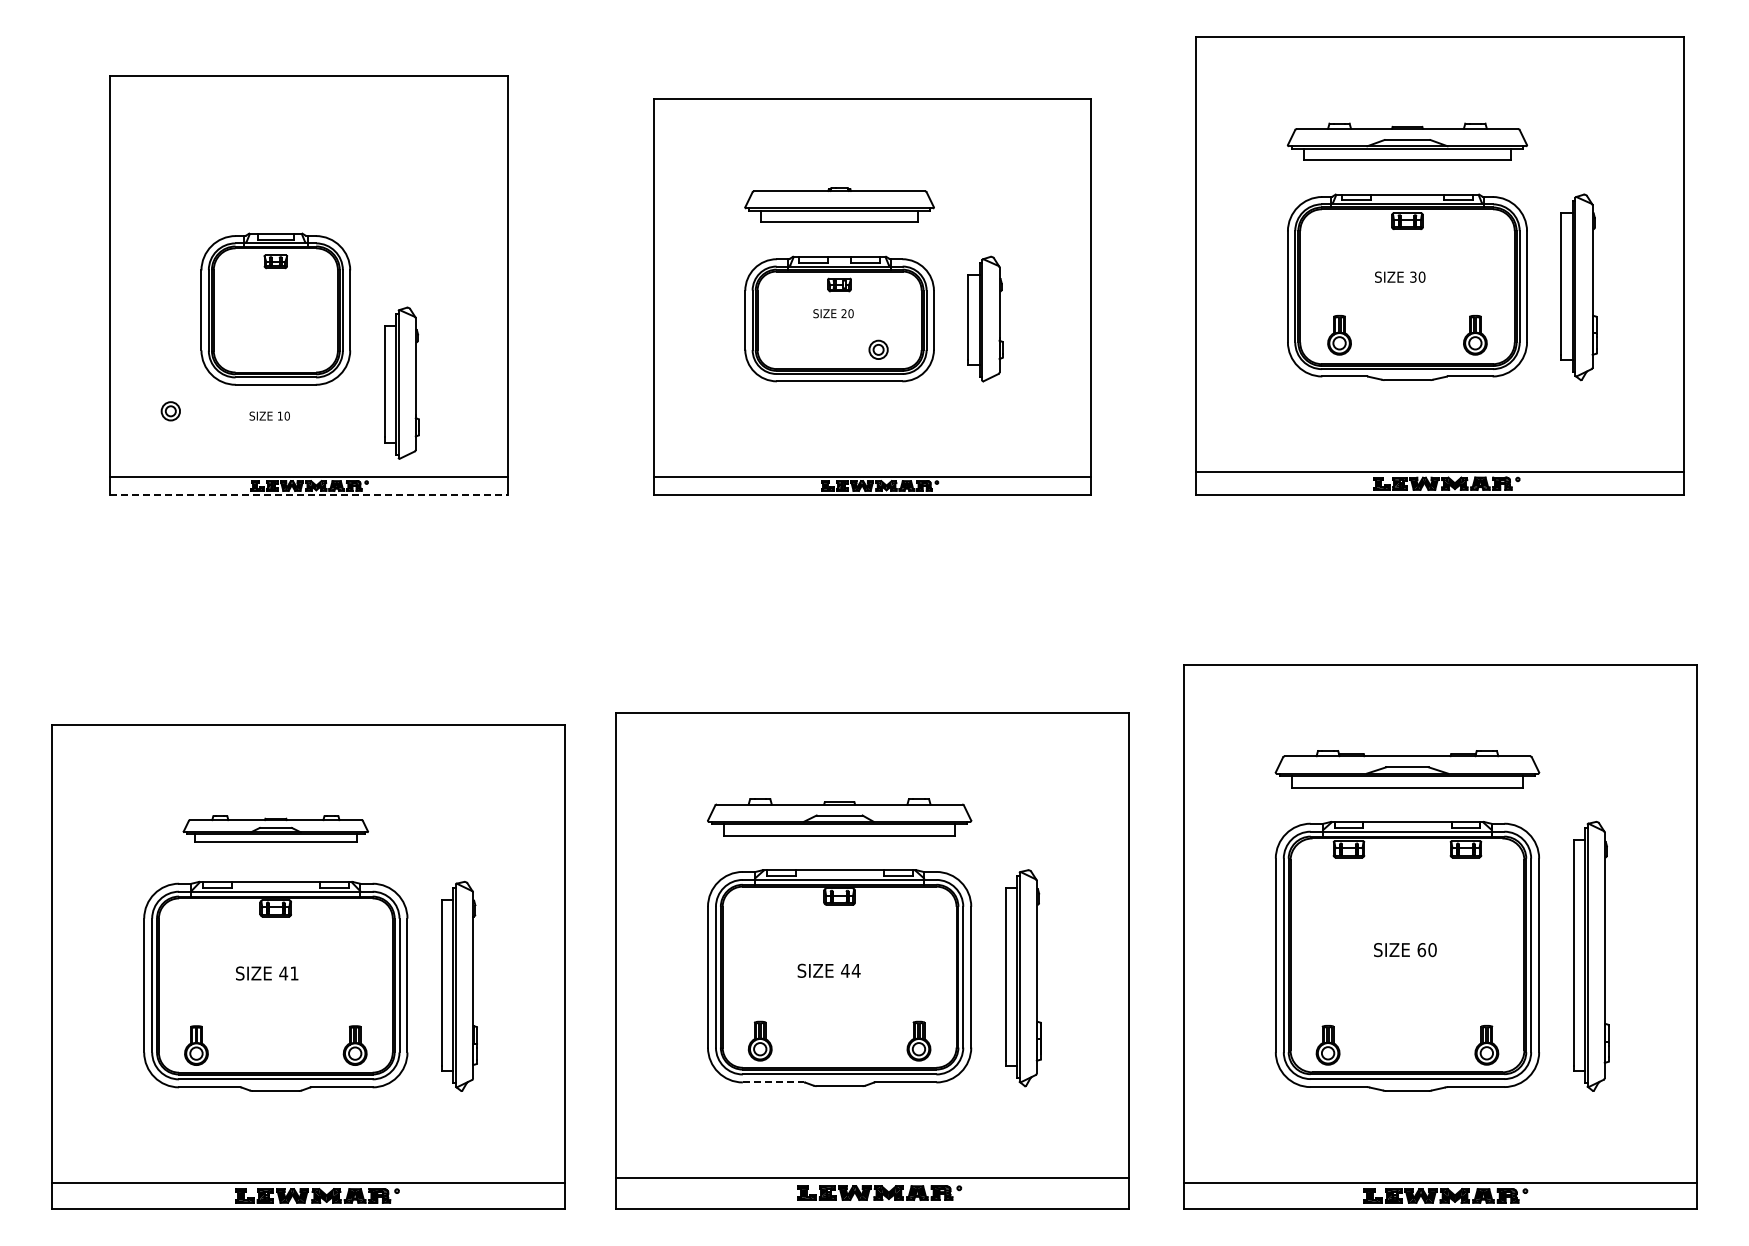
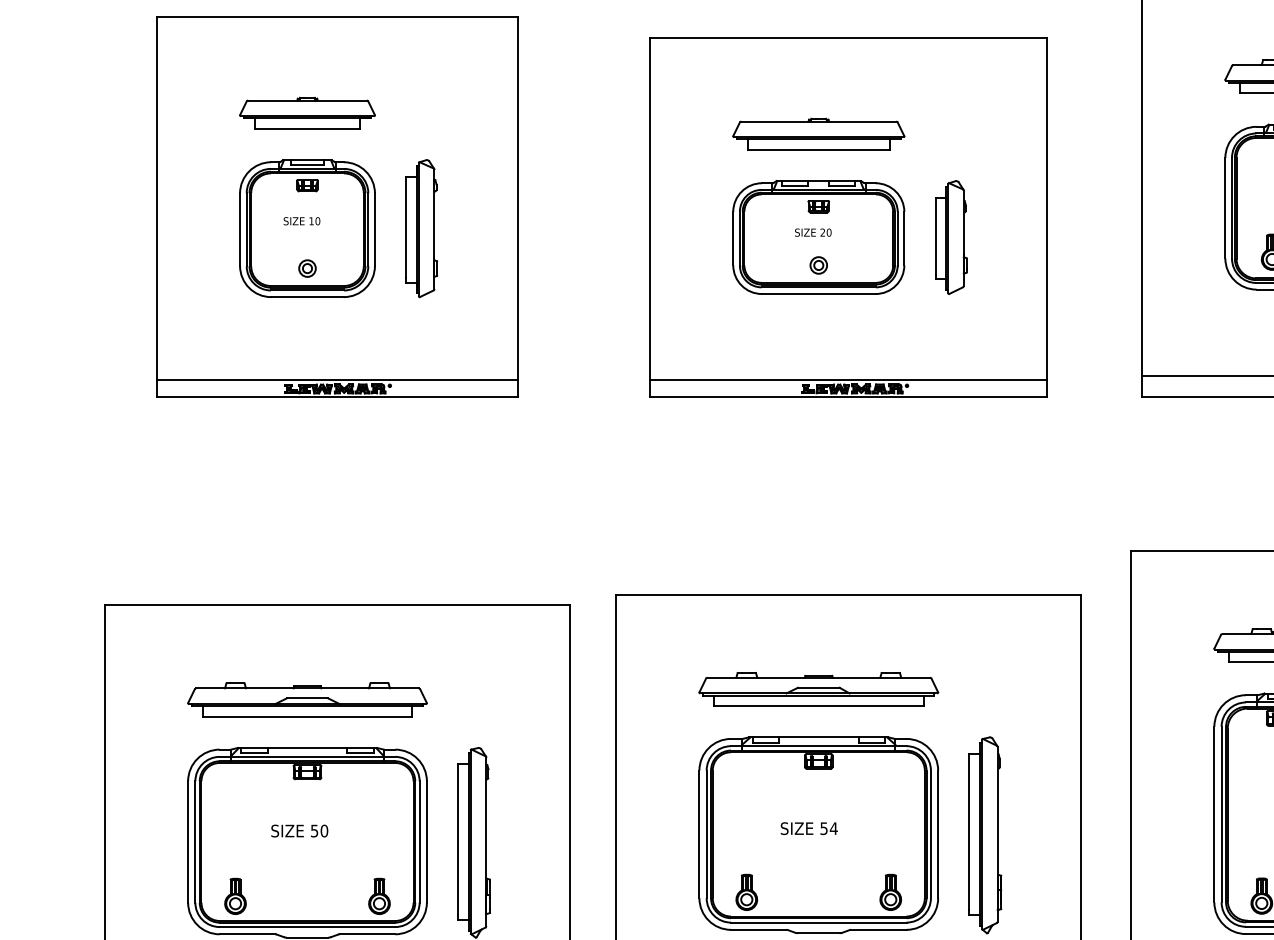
part: (275, 181) -> (307, 112), added
part: (878, 349) -> (818, 265), moved
part: (401, 382) -> (421, 227), moved
part: (170, 411) -> (307, 268), moved
text: (269, 415) -> (301, 220), moved
line: (308, 495) -> (337, 397), dashed -> solid
part: (275, 829) -> (307, 700), size x1.43
text: (845, 970) -> (824, 828), 44 -> 54
text: (288, 973) -> (318, 831), 41 -> 50
line: (773, 1082) -> (758, 929), dashed -> solid

